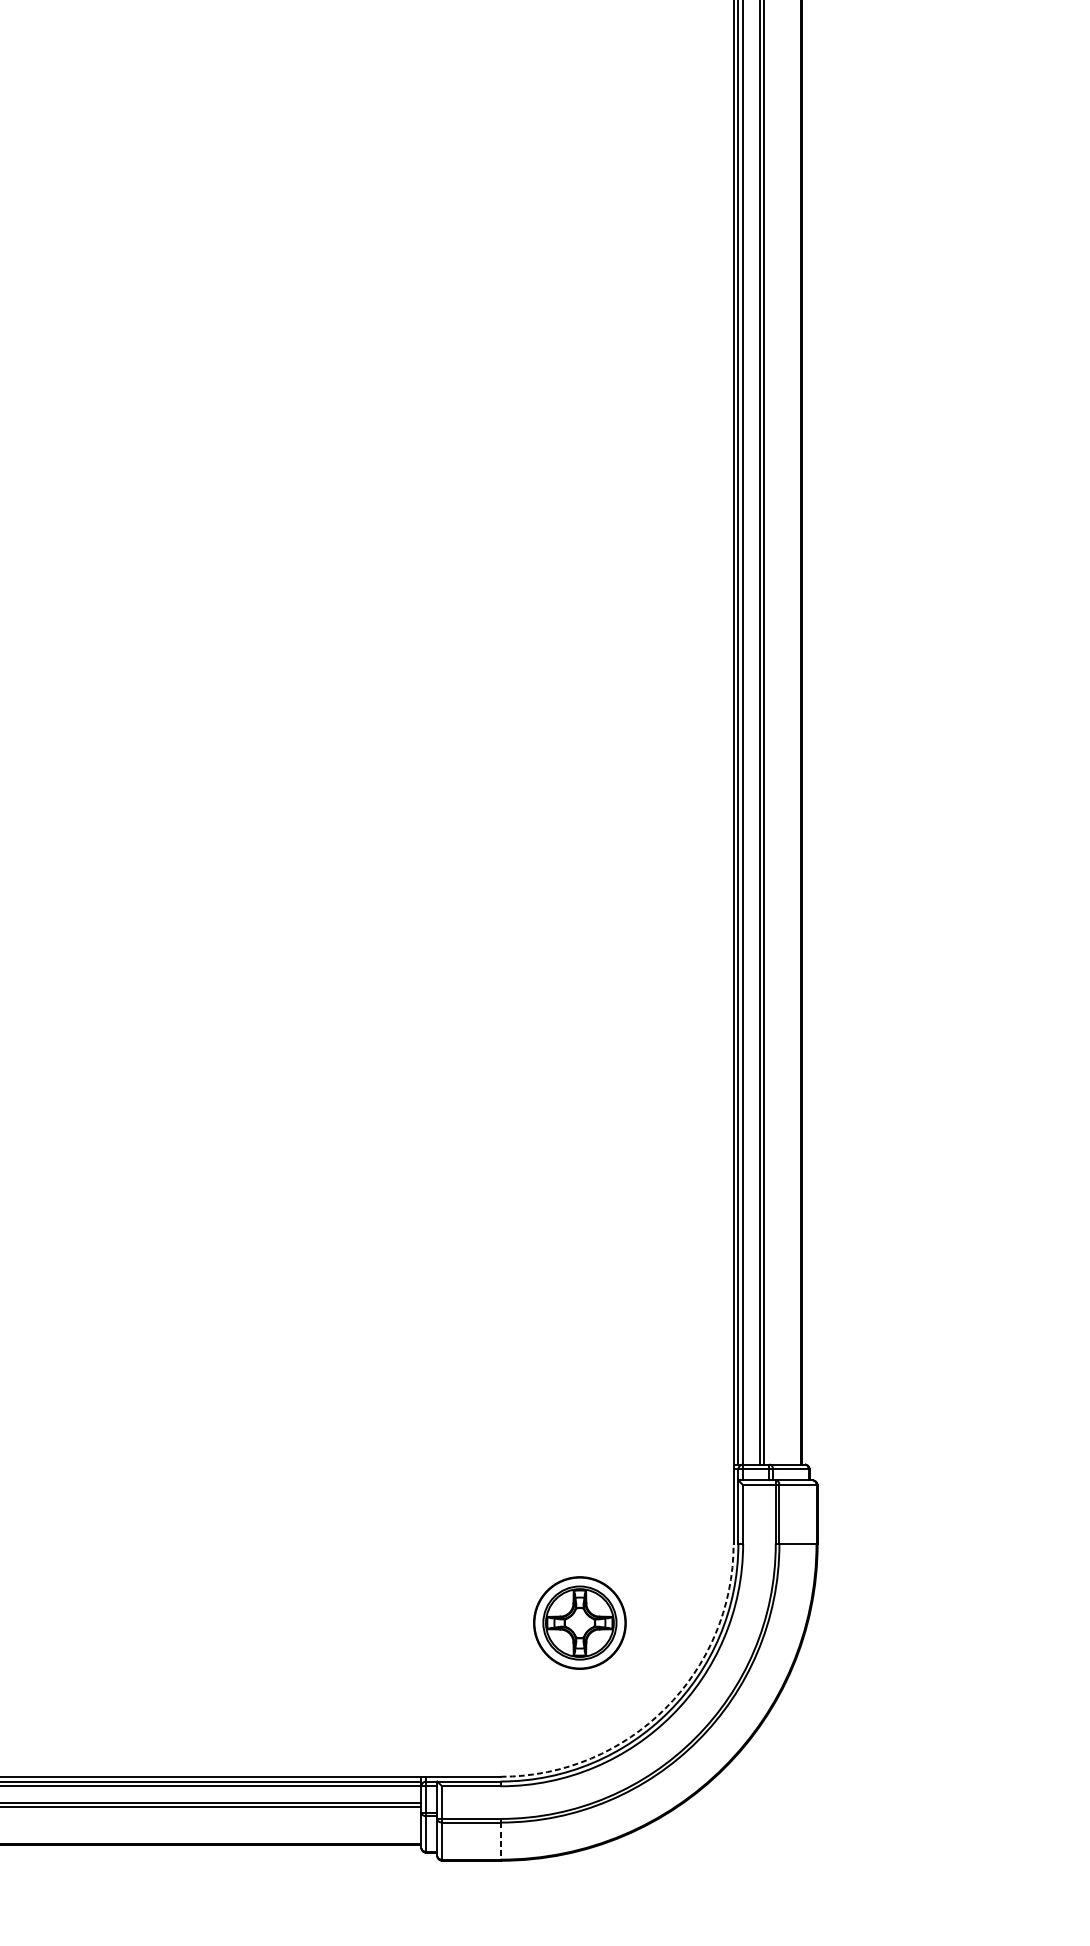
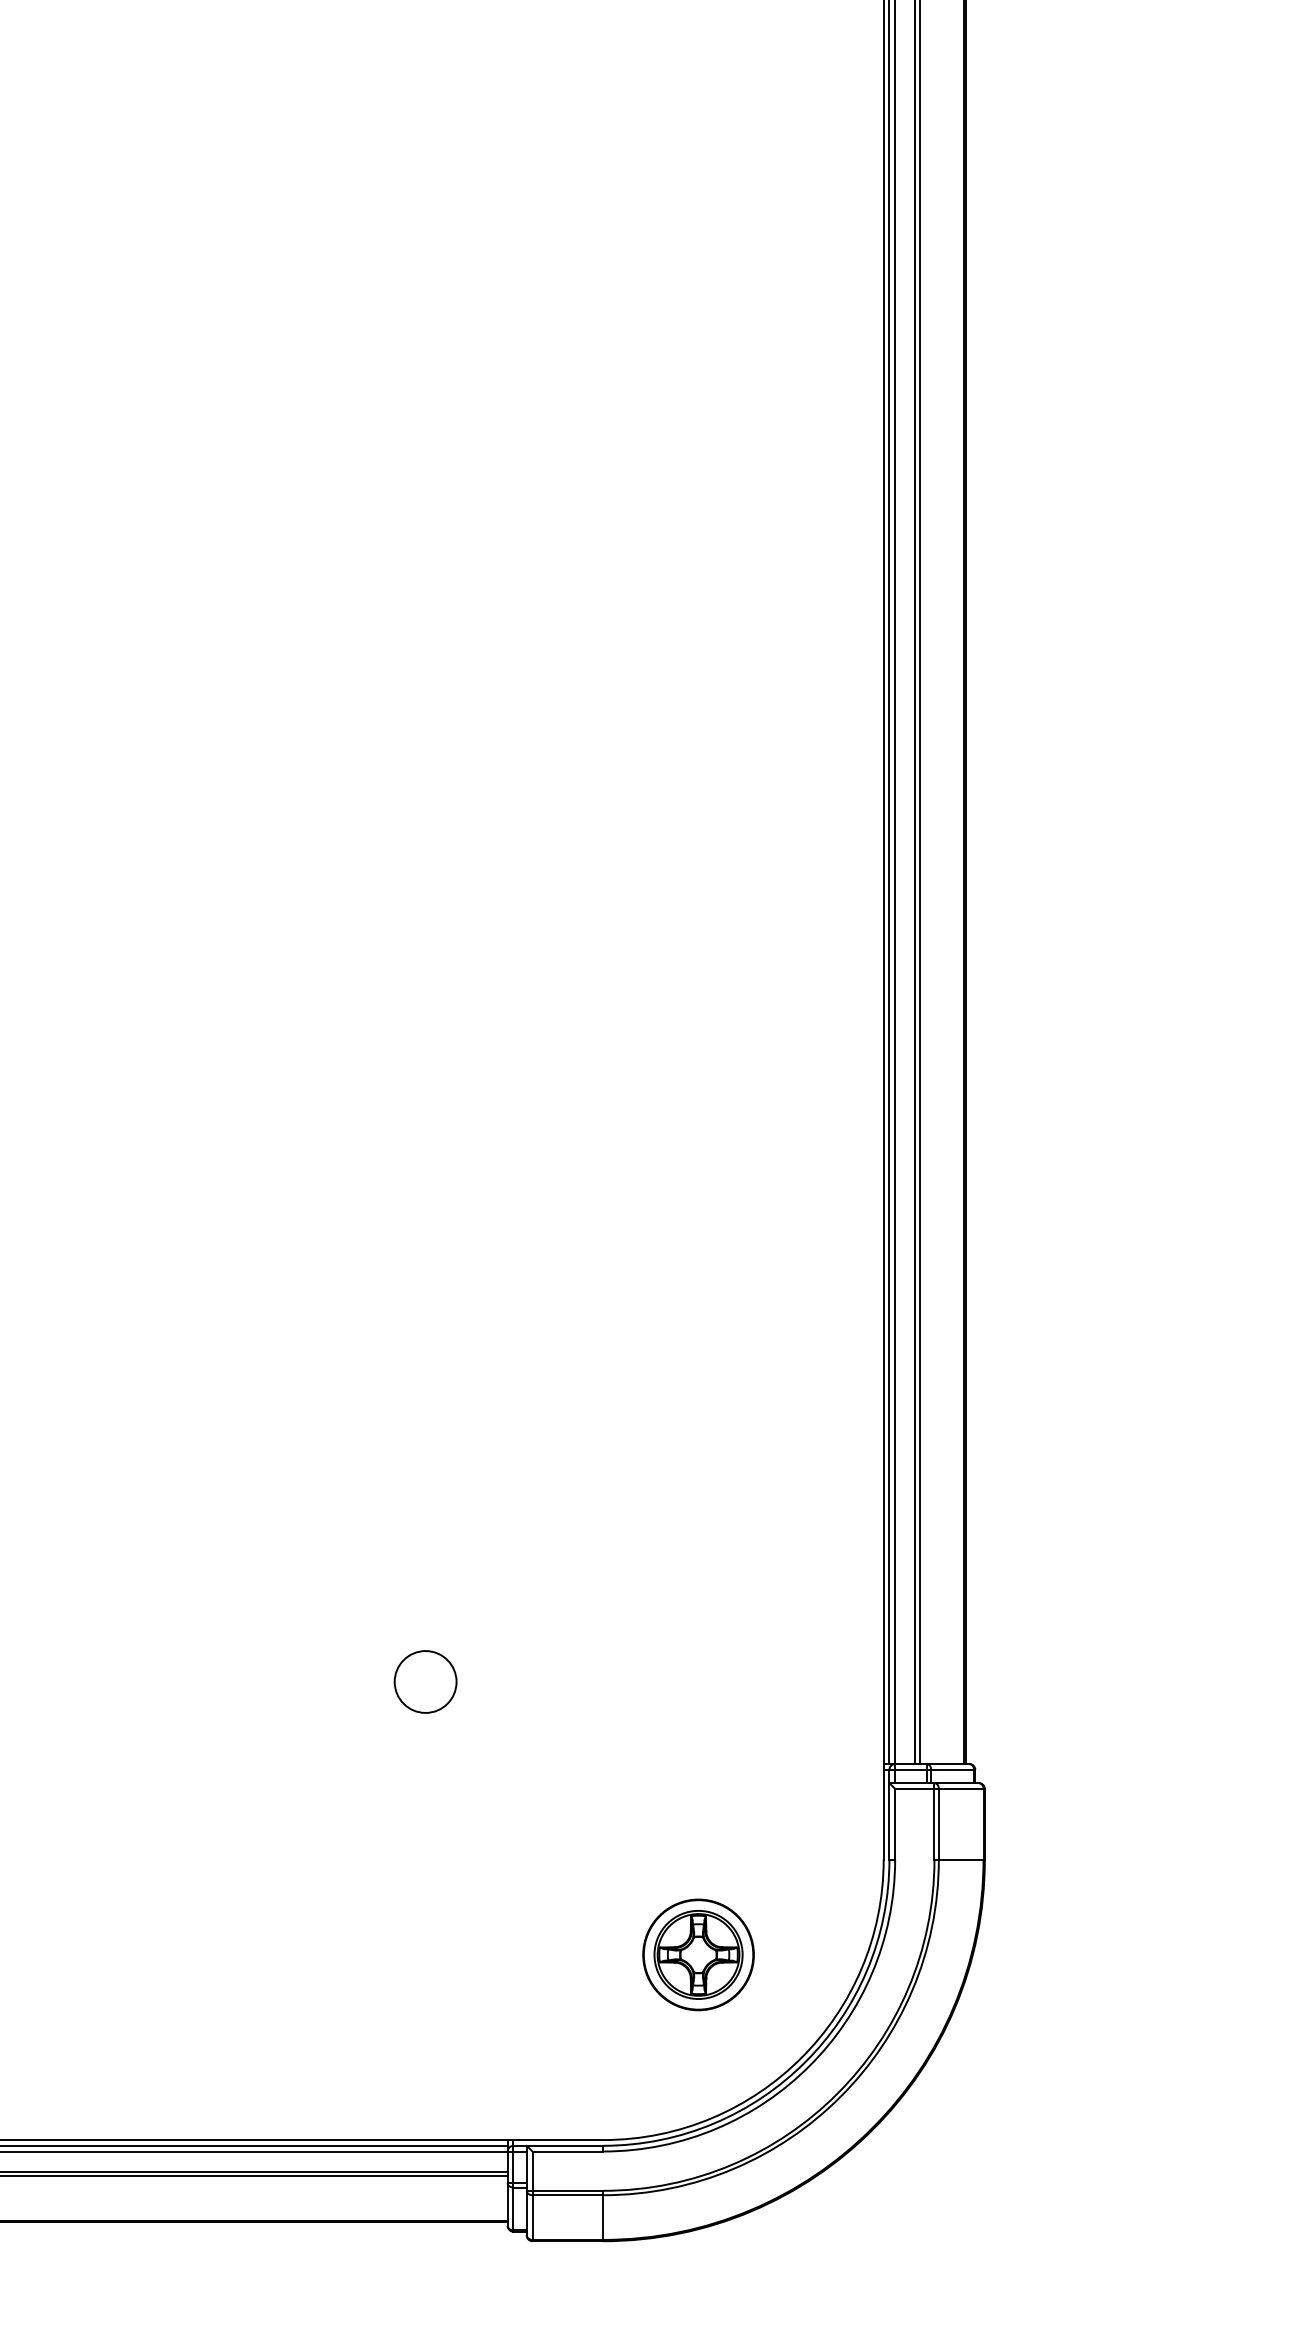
circle: (353, 1396) -> (425, 1681), added
arc: (665, 1708) -> (801, 2057), dashed -> solid
line: (500, 1841) -> (603, 2218), dashed -> solid

